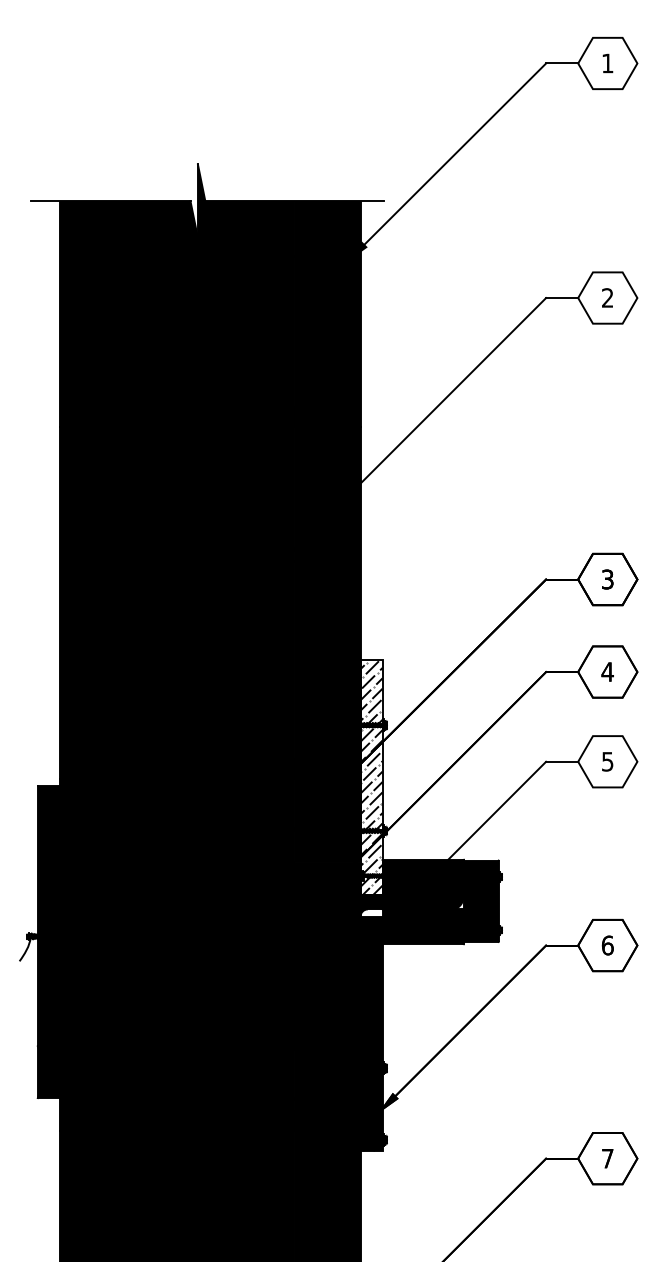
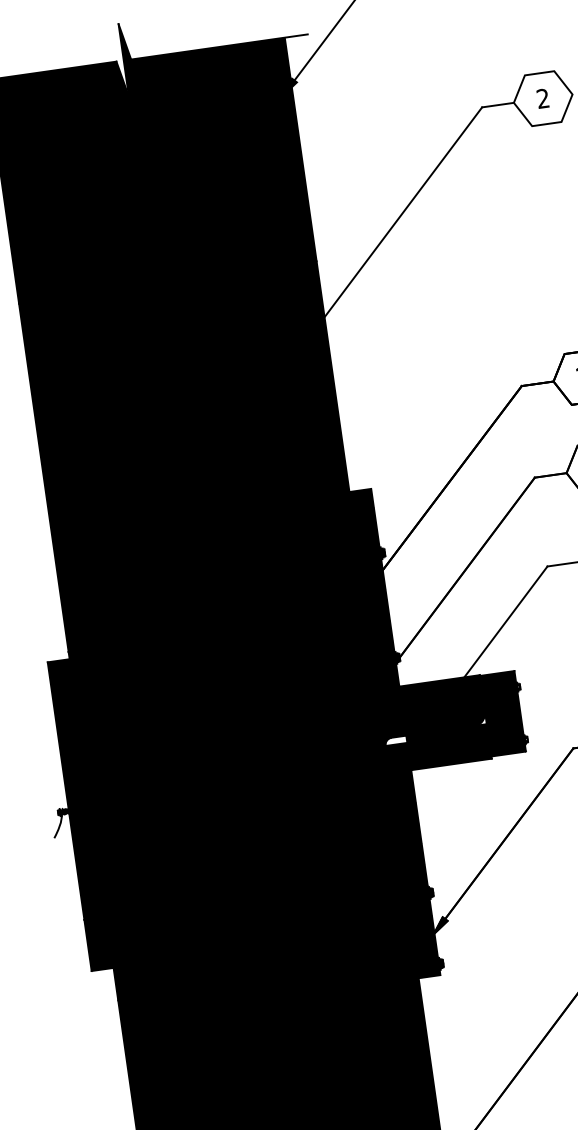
fill: (371, 777) -> (376, 606), added

